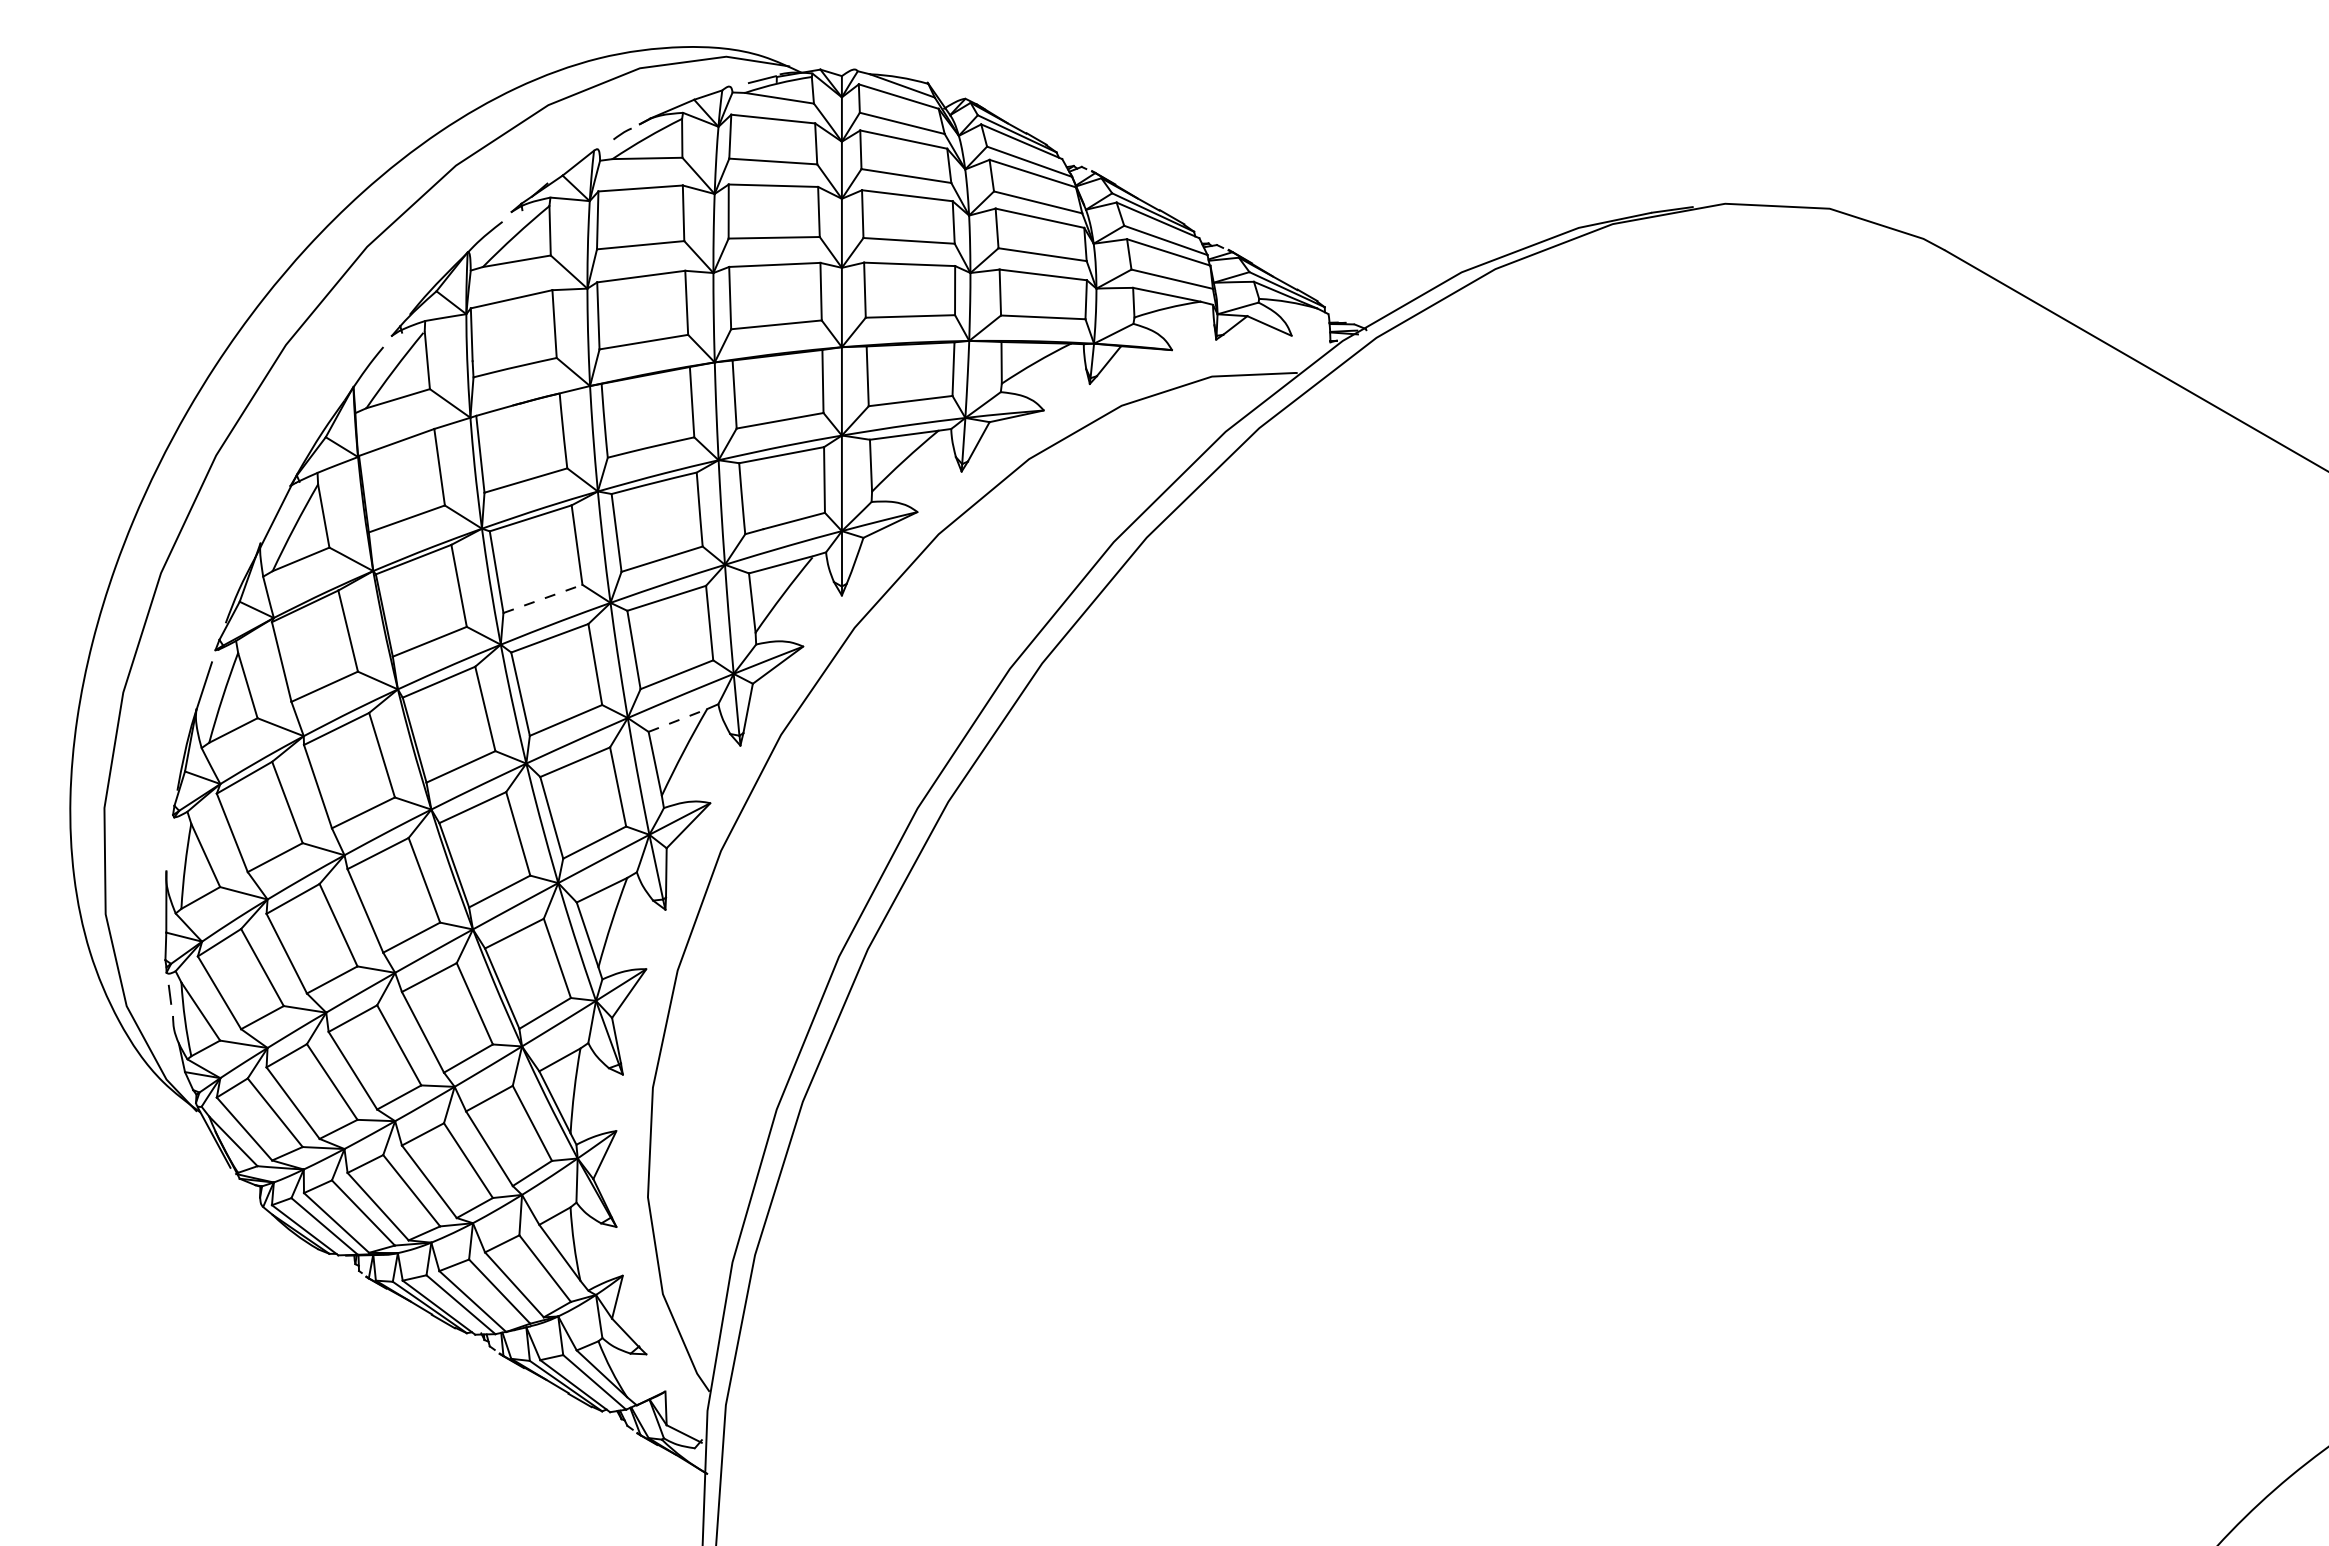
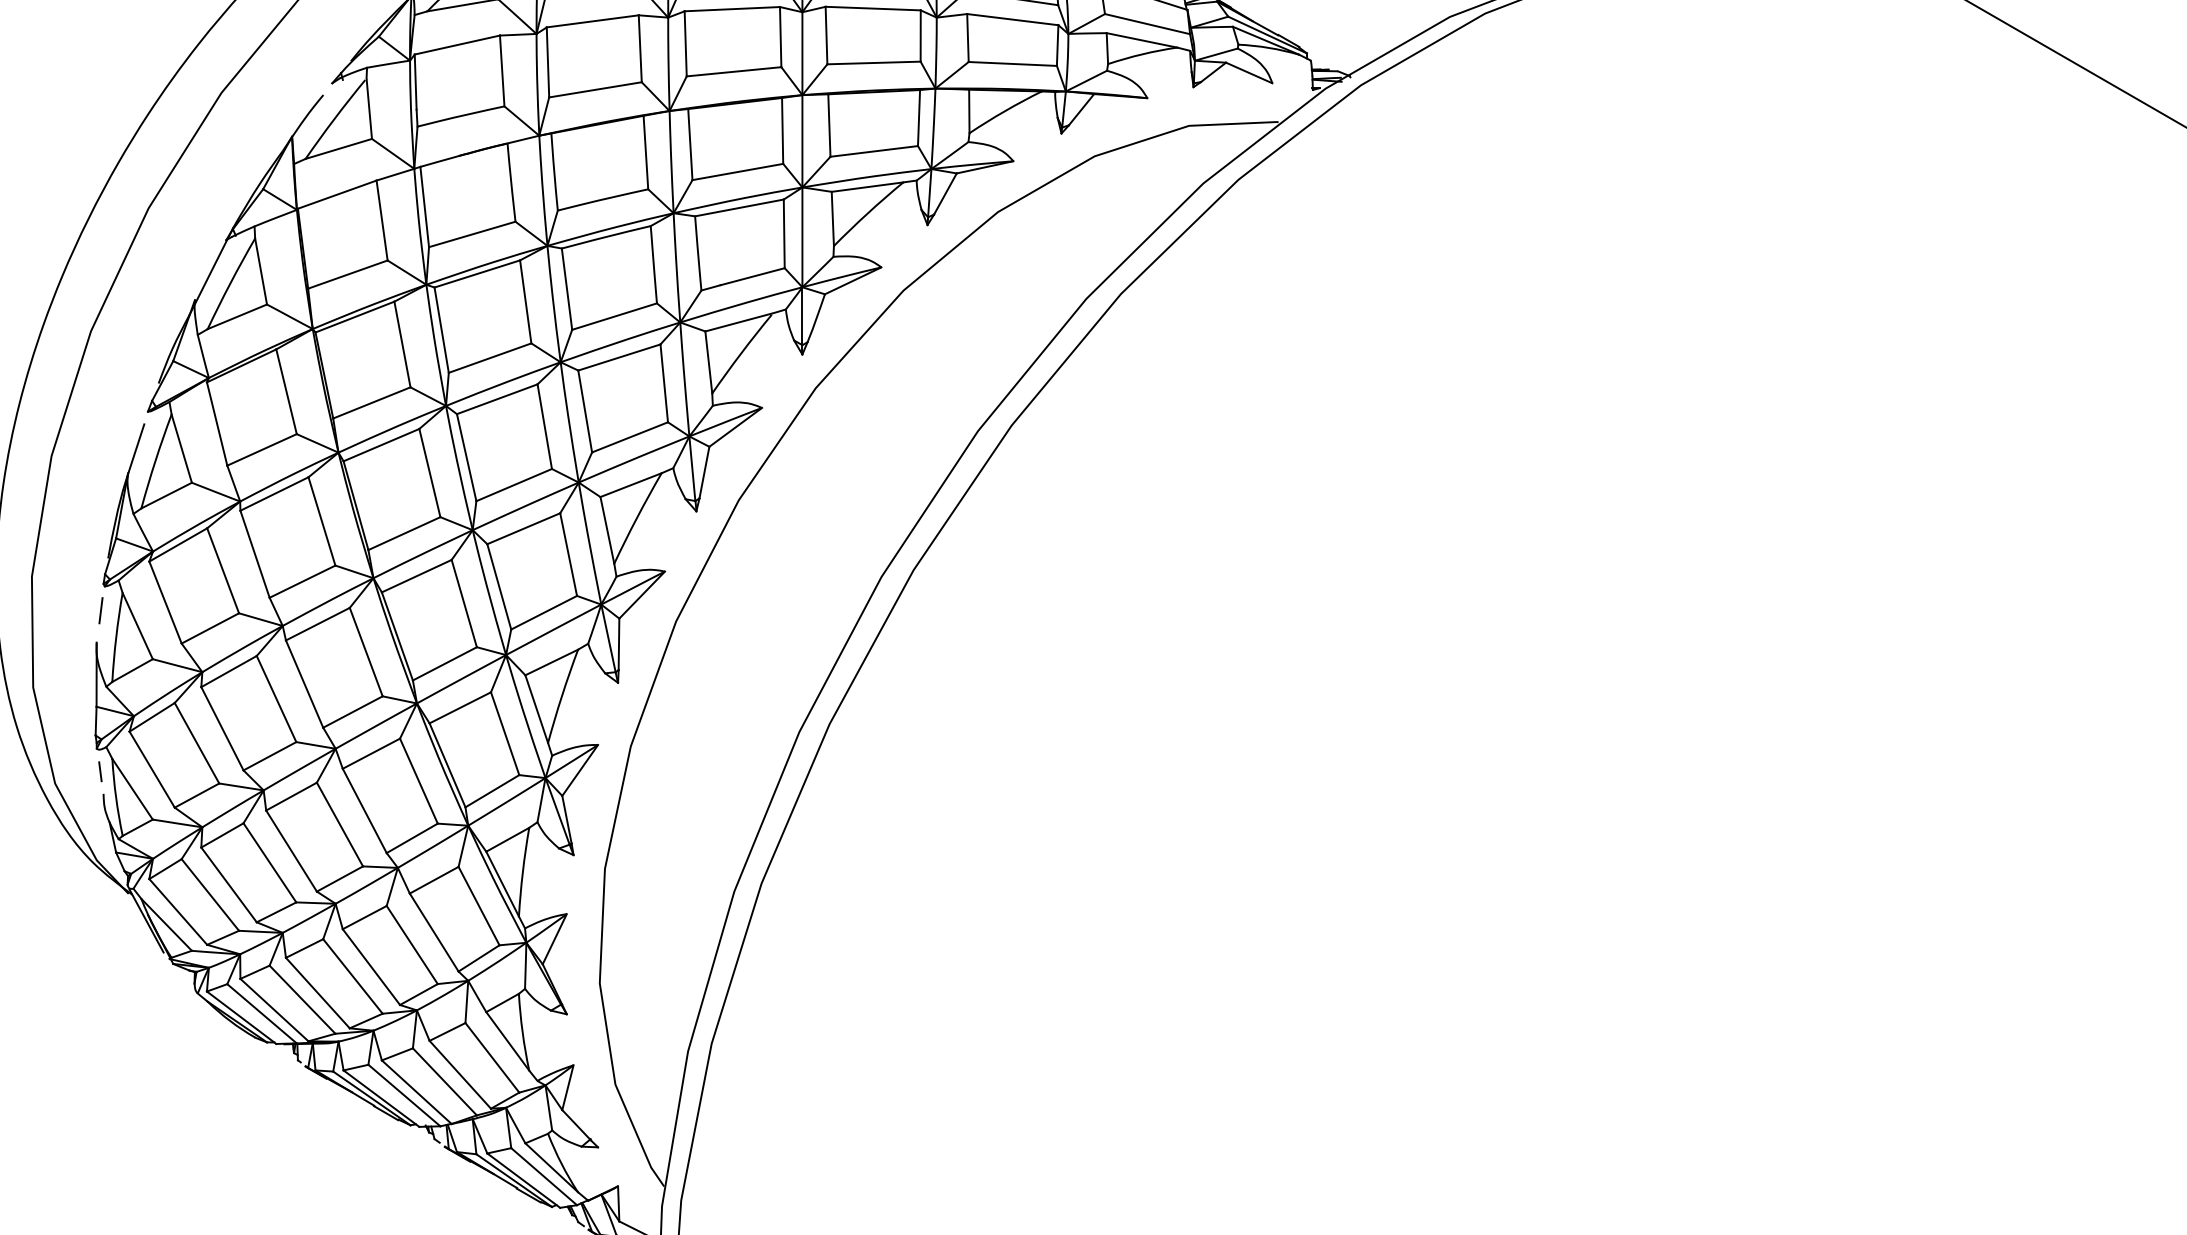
line: (542, 598) -> (489, 357), dashed -> solid
line: (678, 720) -> (631, 485), dashed -> solid
line: (170, 840) -> (100, 610), added

